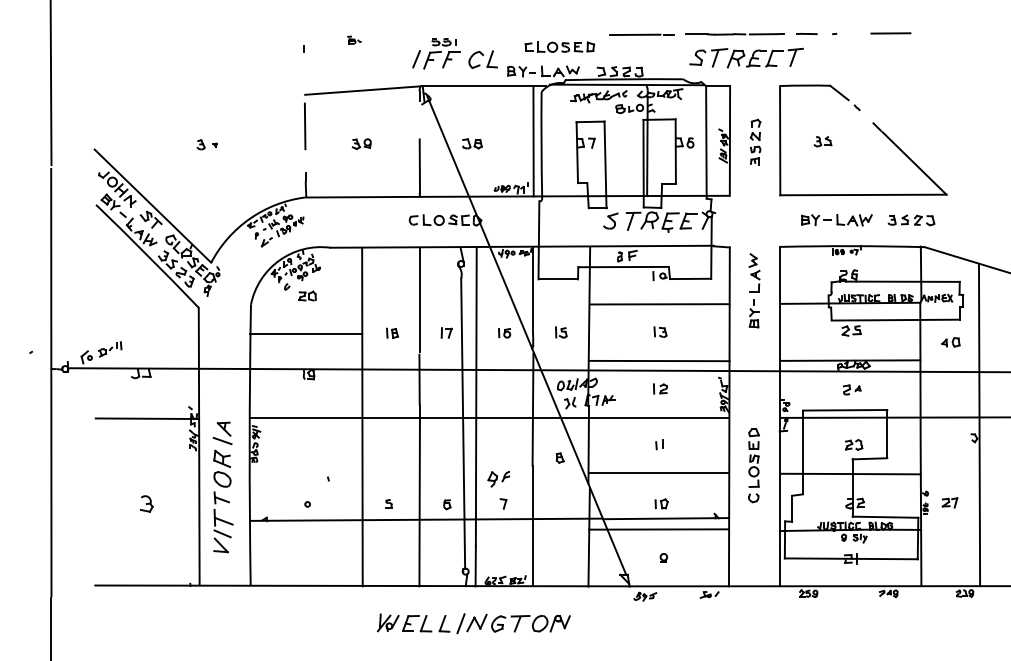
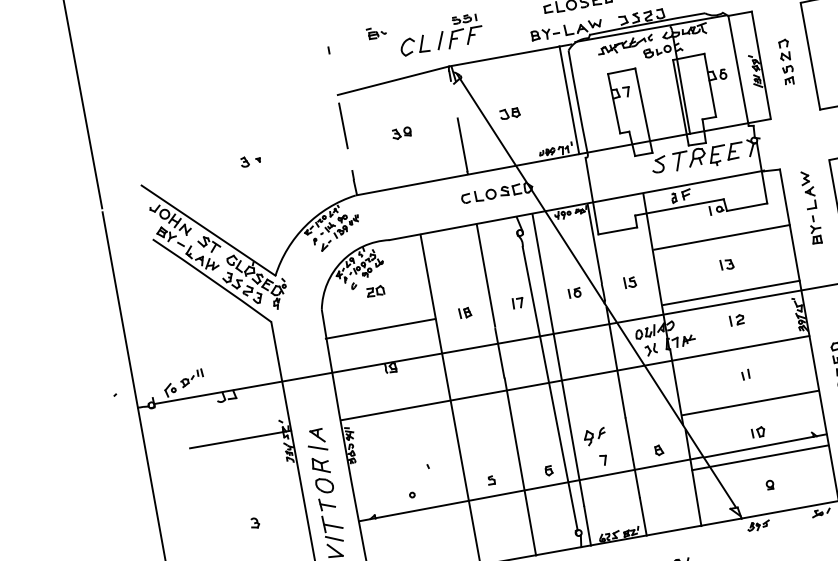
part: (354, 40) -> (376, 33), size x1.43
part: (482, 59) -> (414, 45), moved
part: (559, 457) -> (658, 449), moved
part: (146, 504) -> (254, 523), size x0.62

